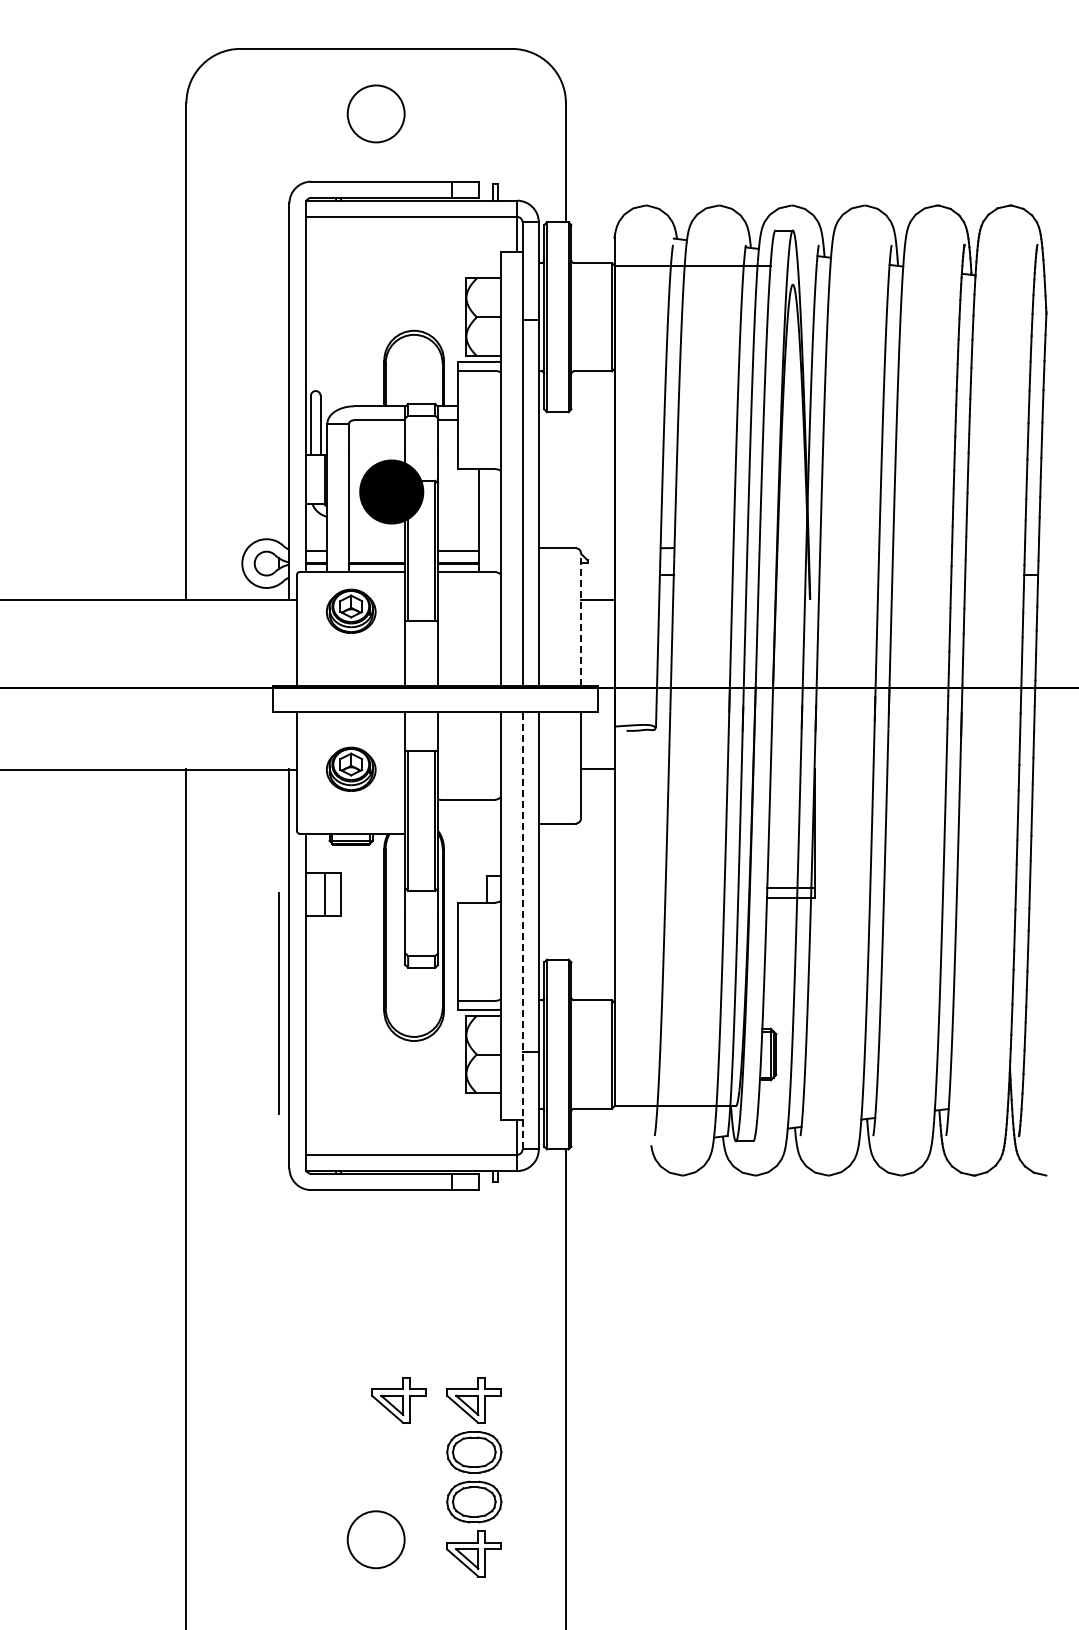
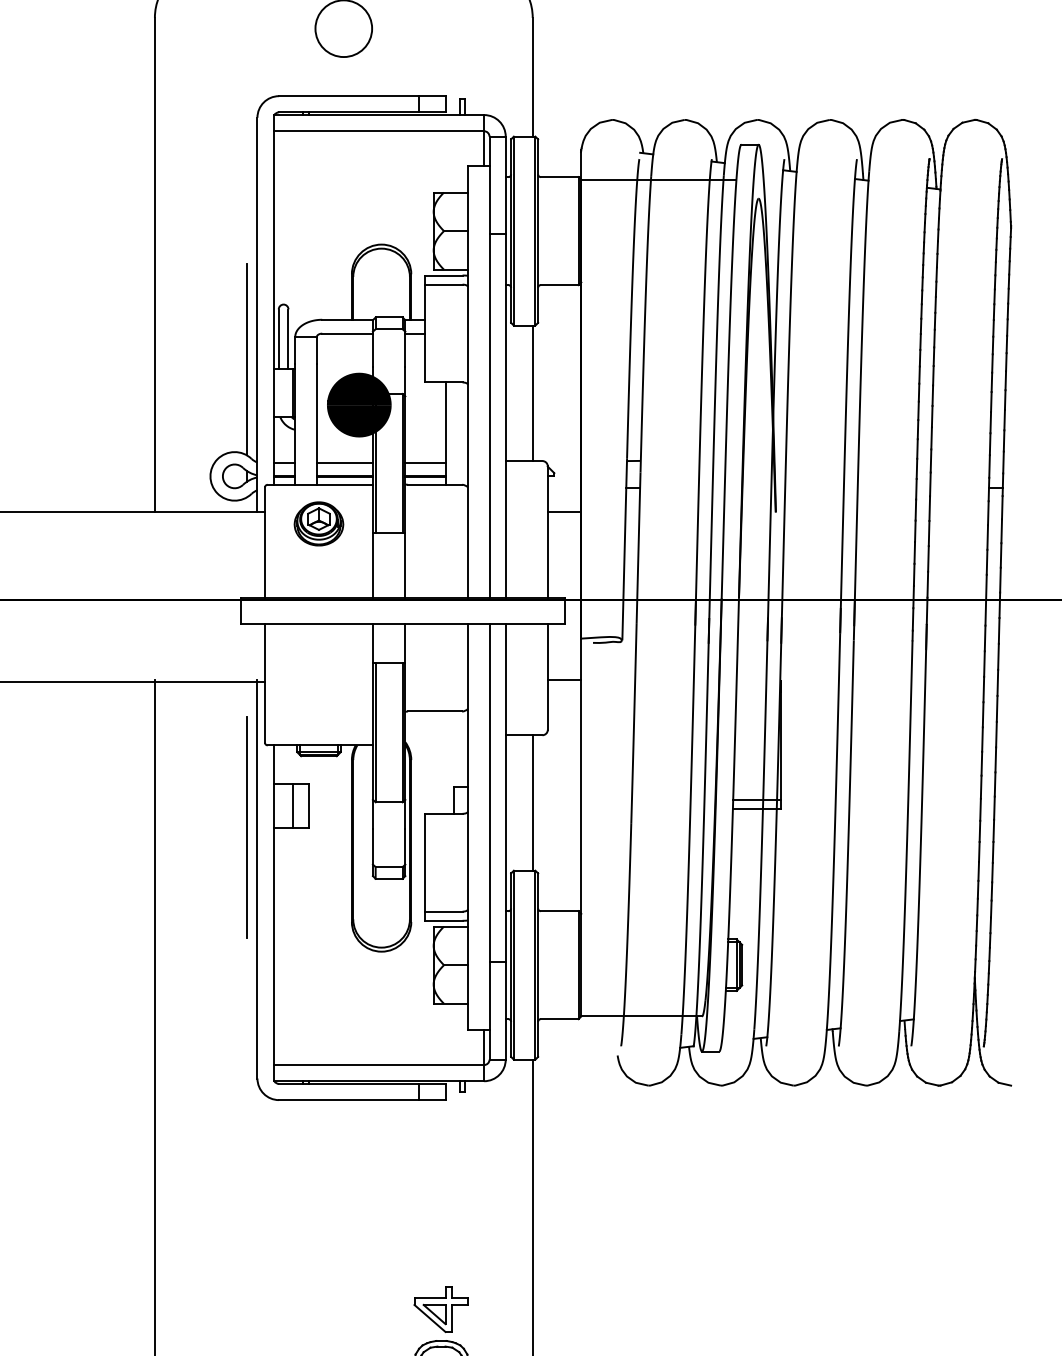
line: (278, 446) -> (246, 359), added
line: (565, 480) -> (532, 393), added
line: (377, 550) -> (345, 463), added
line: (581, 619) -> (548, 532), dashed -> solid
part: (351, 768) -> (319, 680), removed
line: (565, 891) -> (532, 802), added
line: (522, 930) -> (489, 841), dashed -> solid
line: (278, 1003) -> (246, 827), moved
part: (398, 1400) -> (366, 1309), removed

